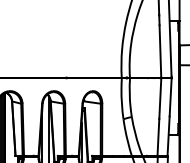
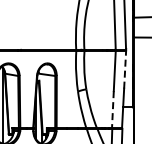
line: (170, 96) -> (124, 68), solid -> dashed
line: (158, 137) -> (112, 109), solid -> dashed

